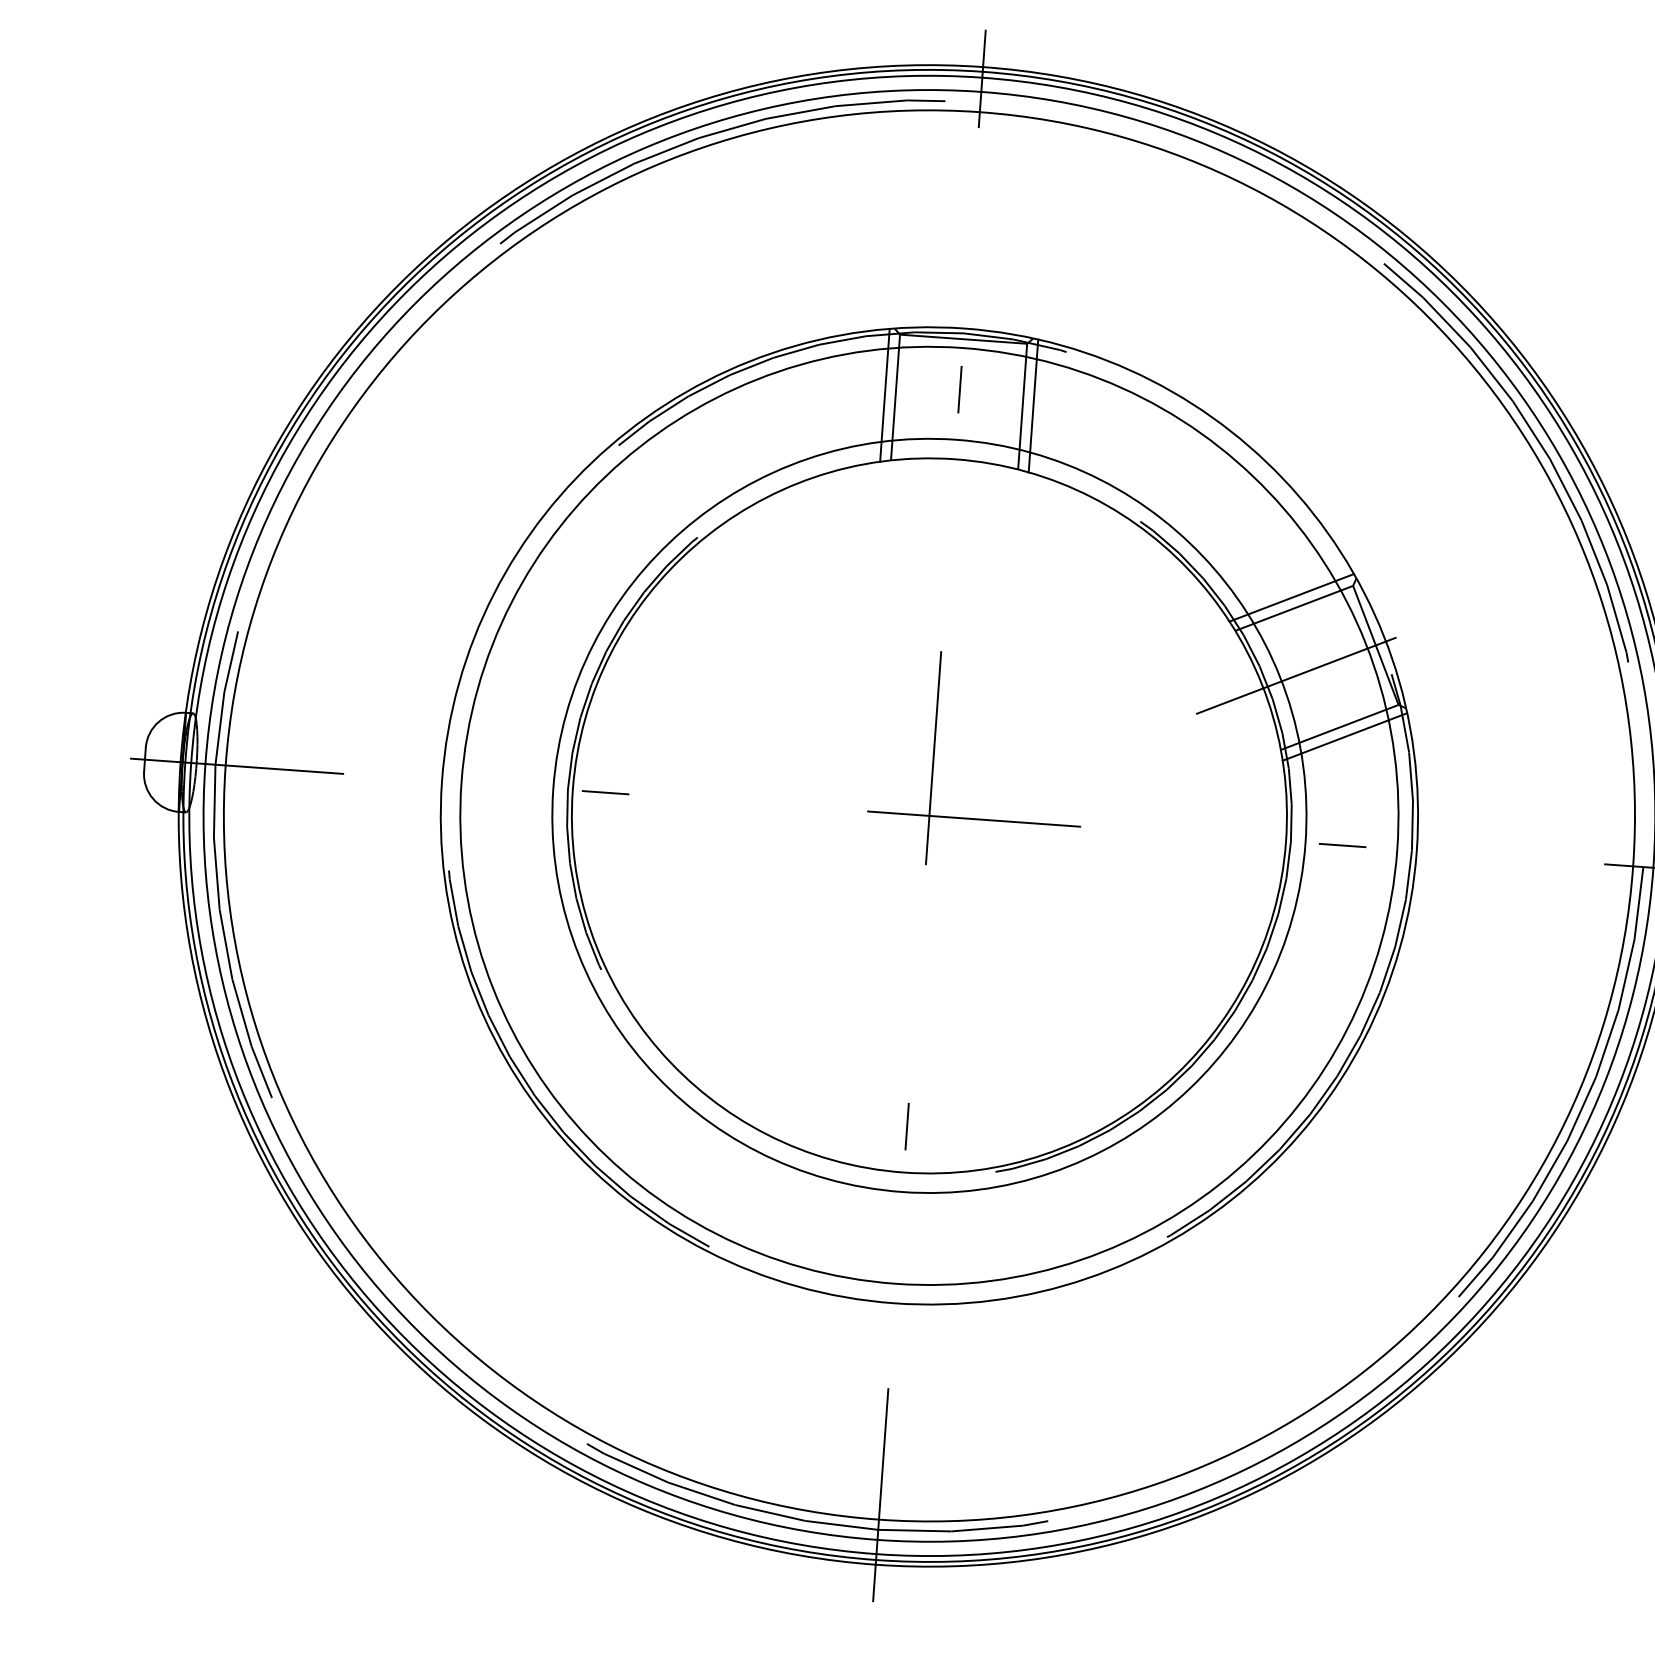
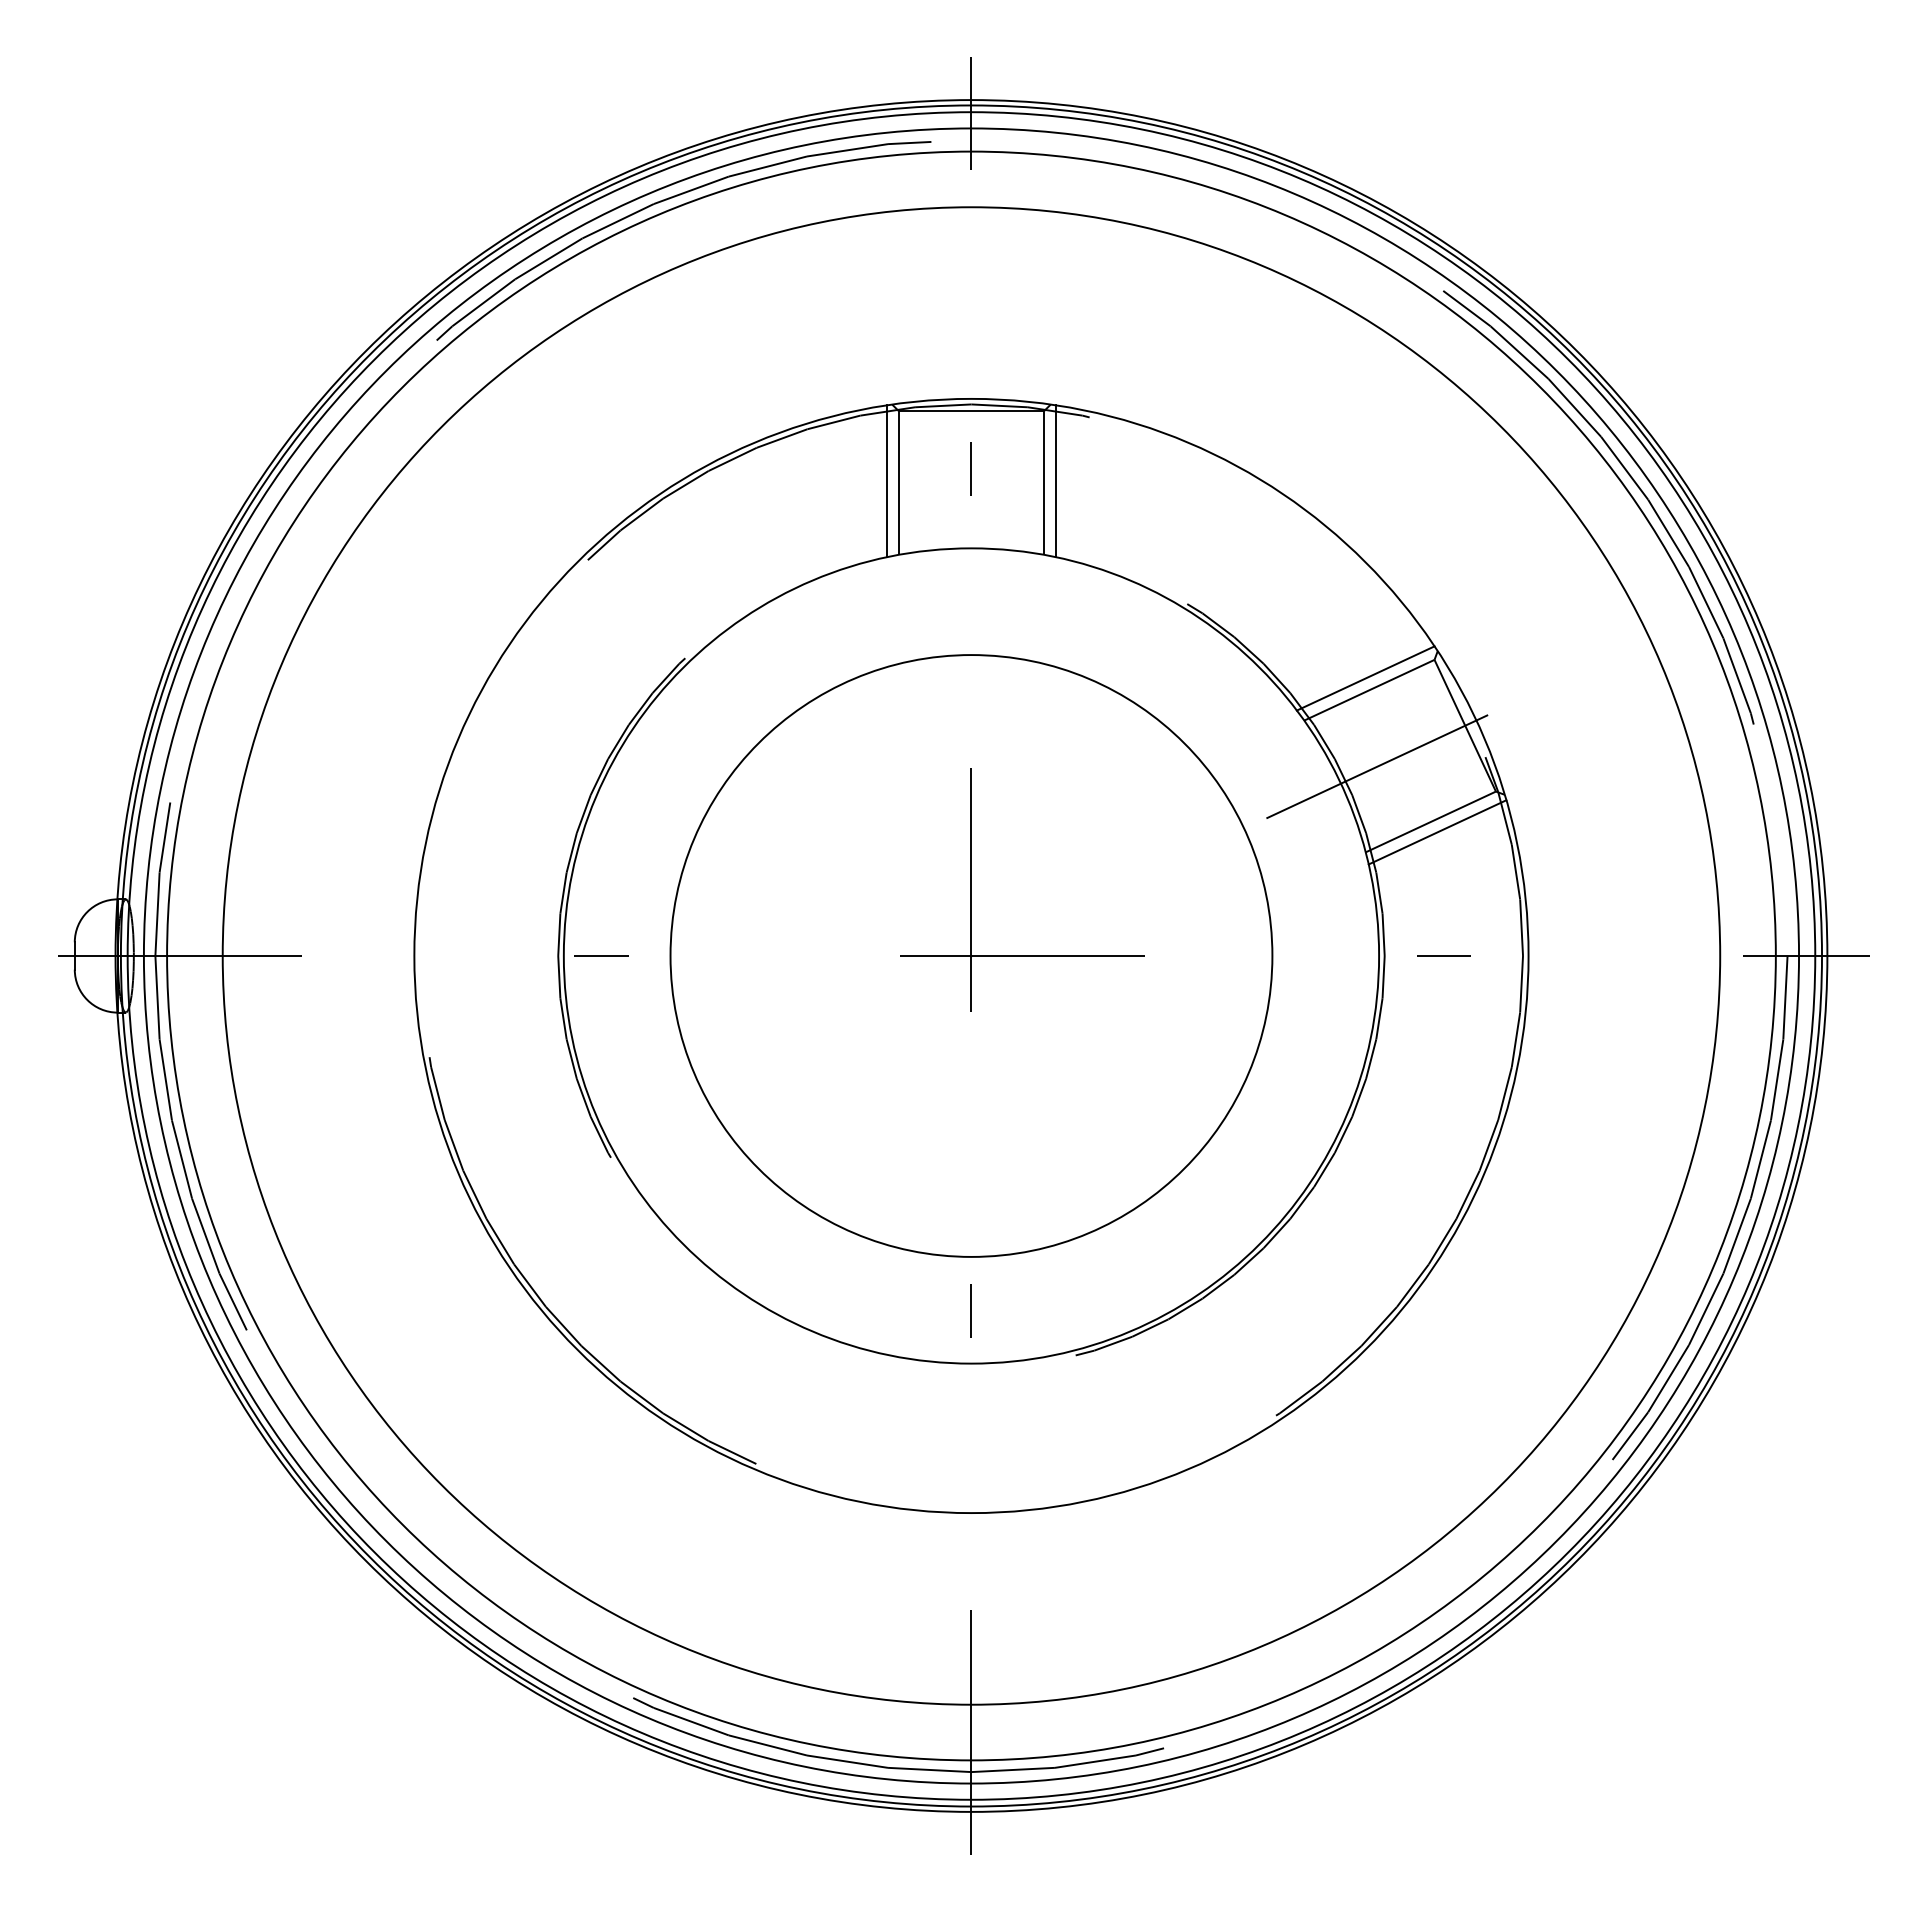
circle: (929, 815) -> (971, 955), size x0.7
circle: (929, 815) -> (971, 955), size x1.4

